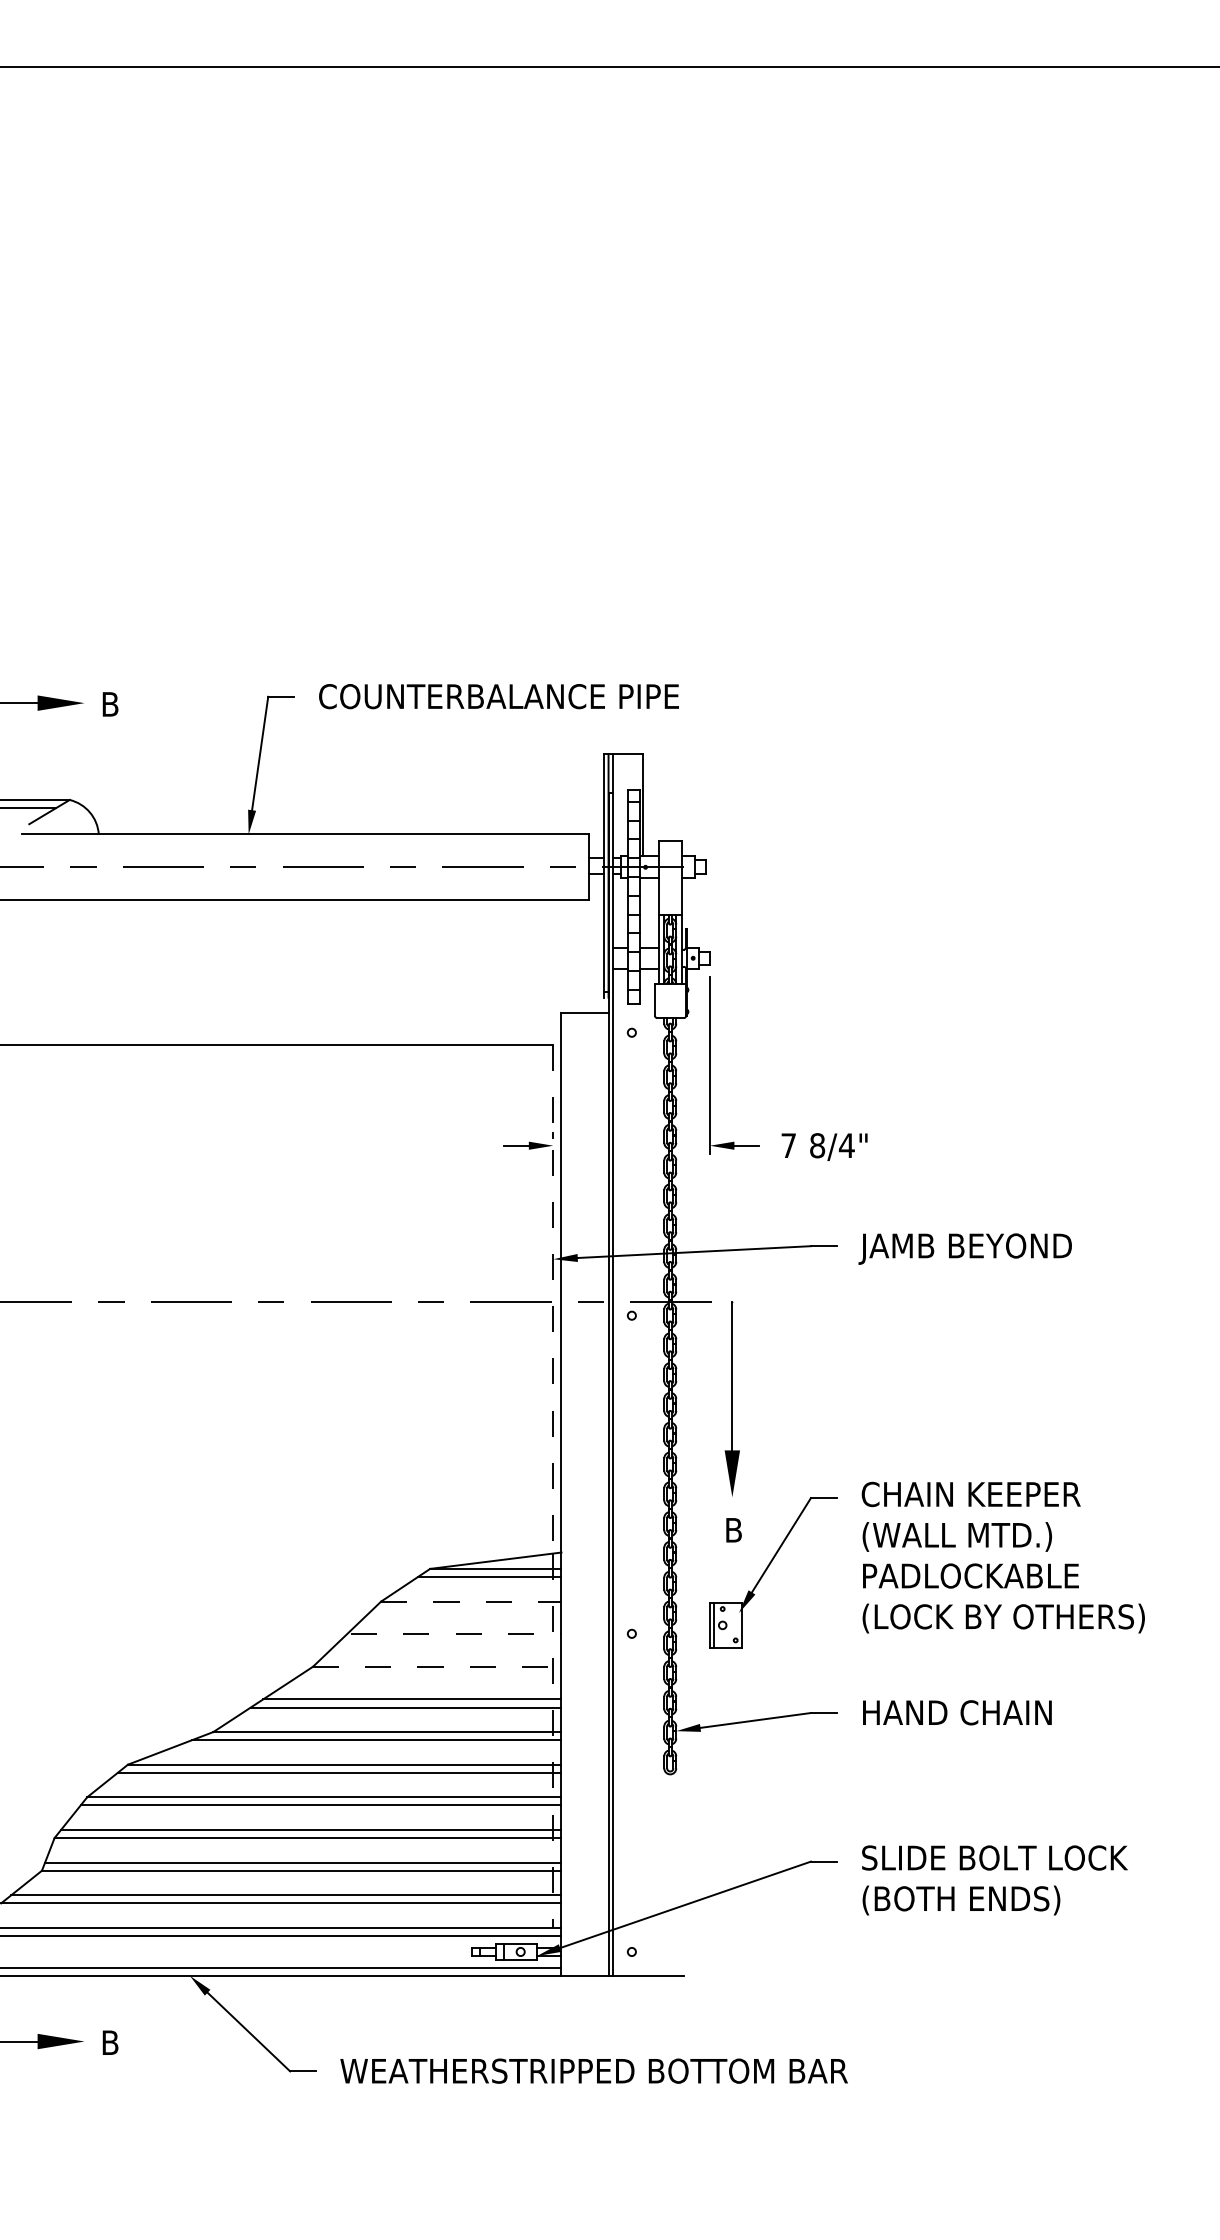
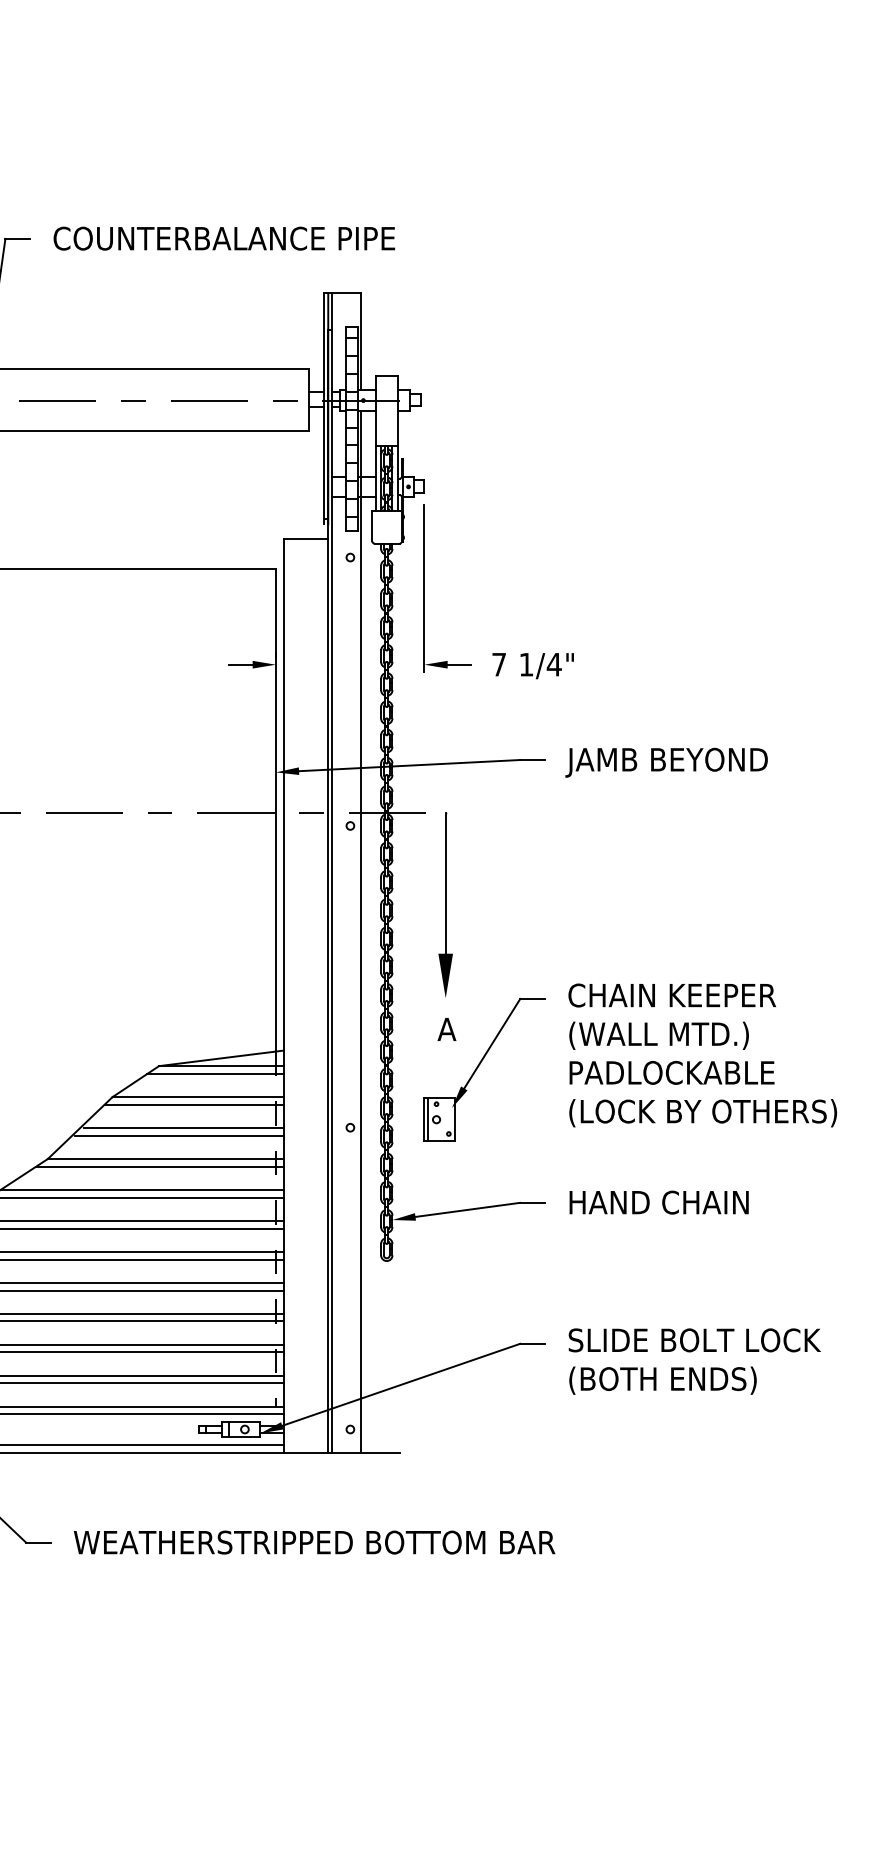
text: (817, 1145) -> (526, 664), 8/4" -> 1/4"
line: (553, 1299) -> (276, 810), dashed -> solid
line: (643, 1427) -> (361, 931), added
text: (733, 1530) -> (446, 1029), B -> A
line: (471, 1601) -> (198, 1097), dashed -> solid
line: (467, 1609) -> (194, 1104), added
line: (456, 1634) -> (184, 1128), dashed -> solid
line: (451, 1642) -> (179, 1135), added
line: (437, 1666) -> (166, 1158), dashed -> solid
line: (430, 1674) -> (159, 1166), added

